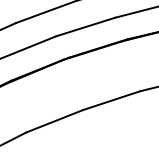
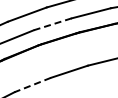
line: (85, 27) -> (52, 24), solid -> dashed
line: (54, 122) -> (32, 85), solid -> dashed

